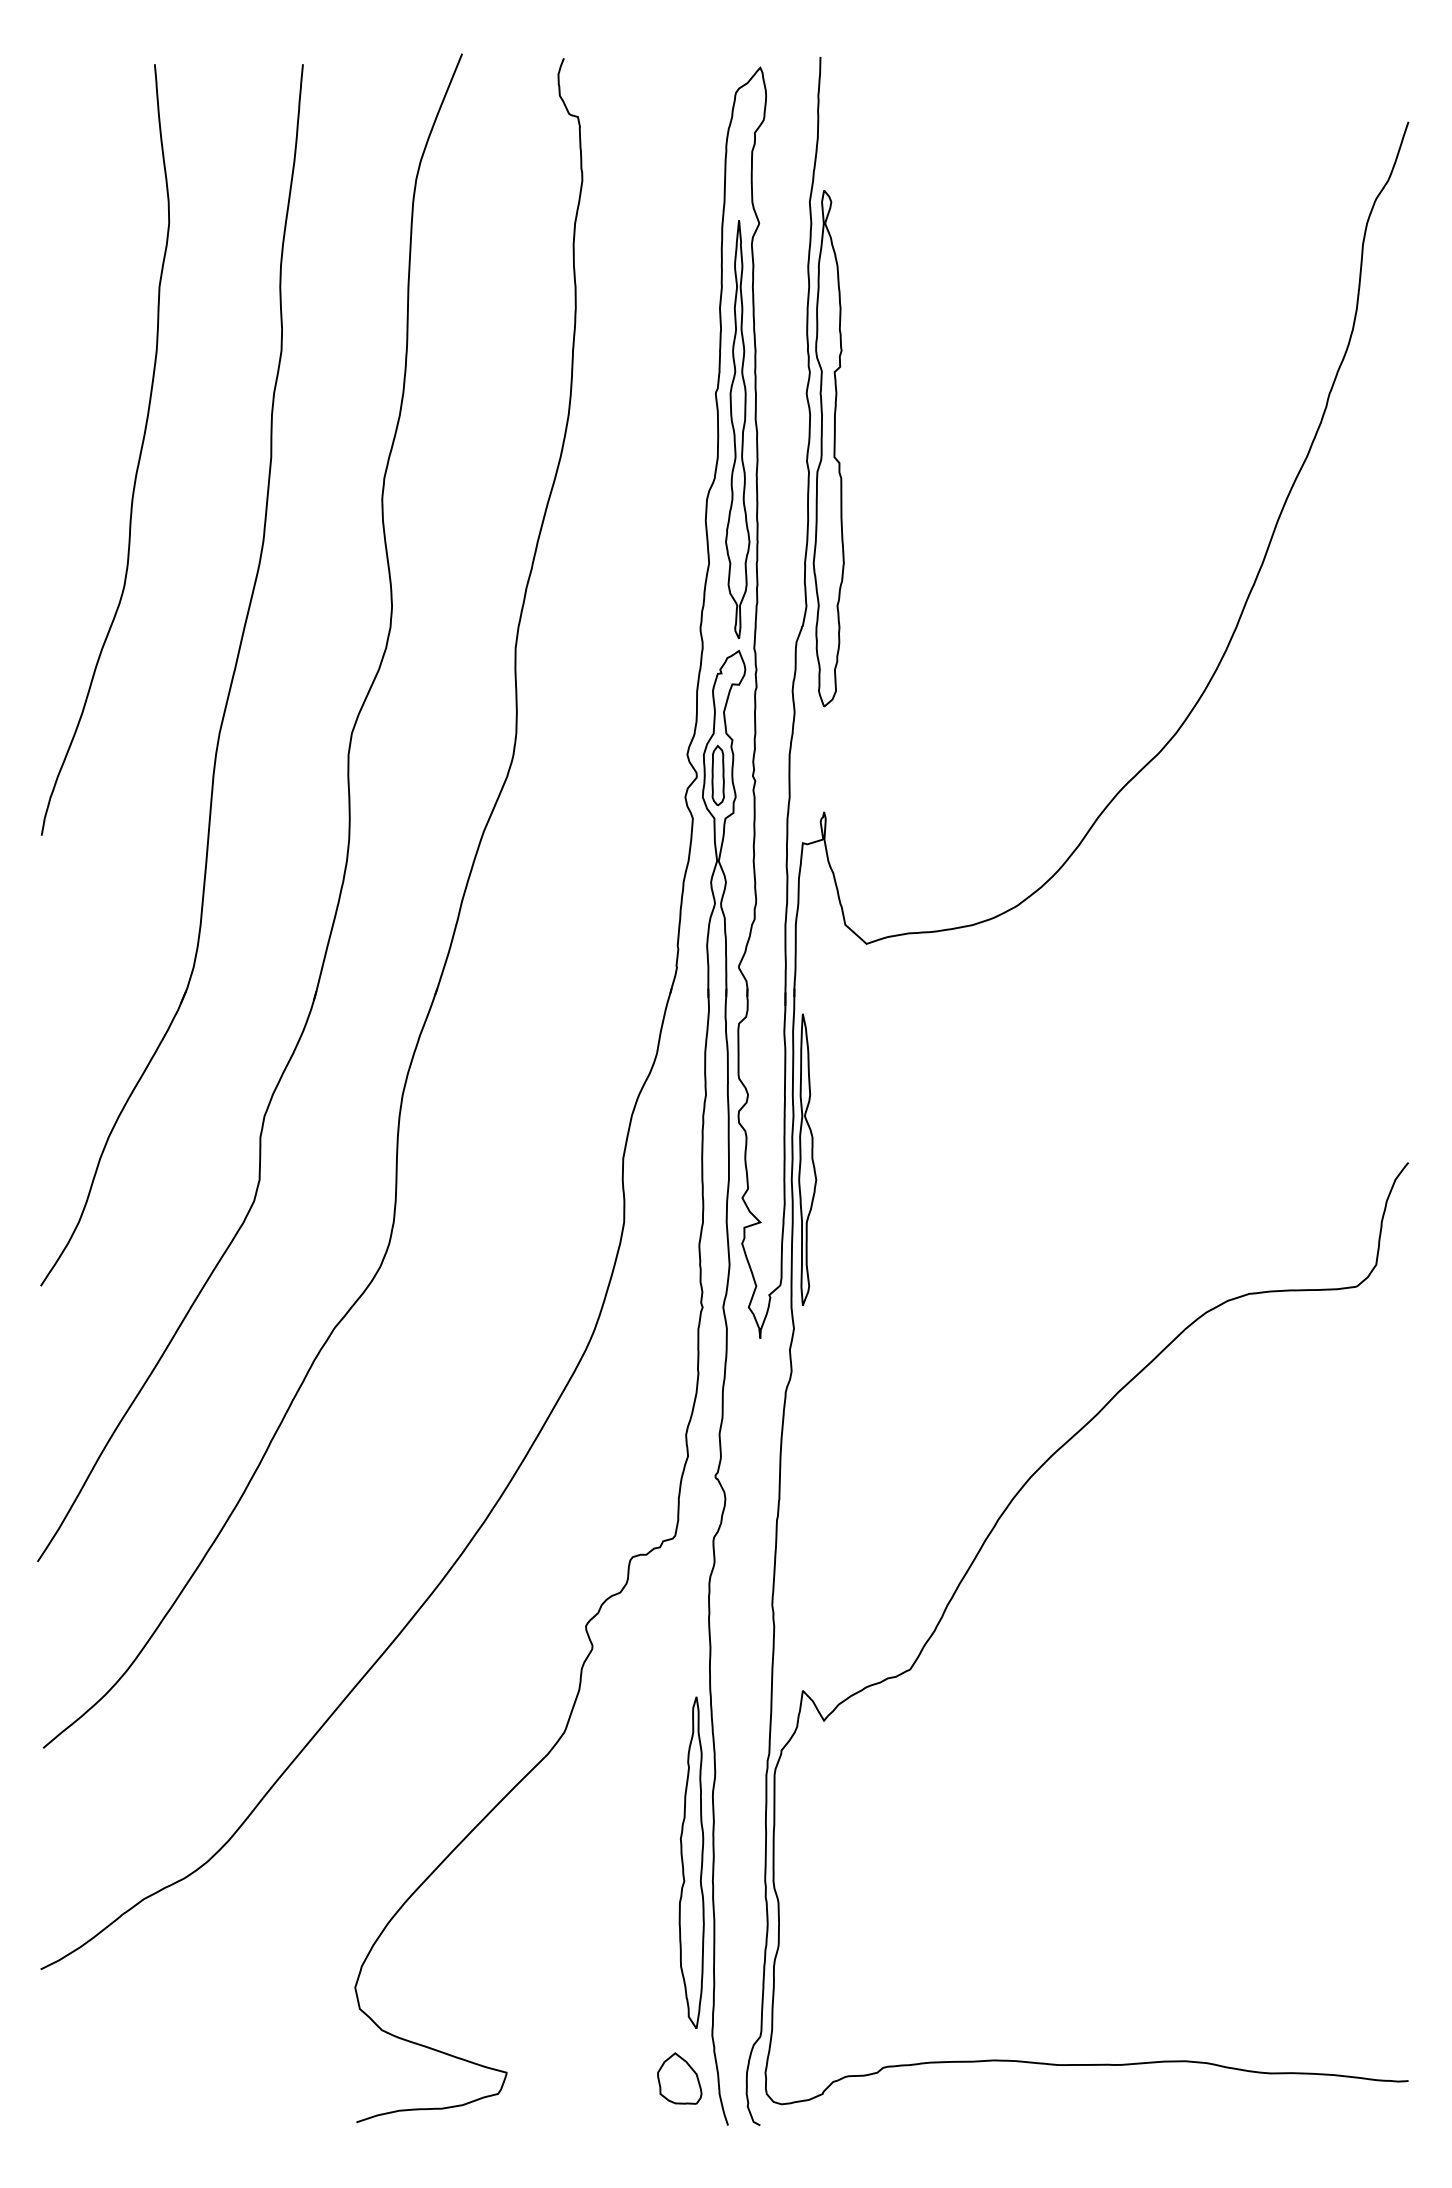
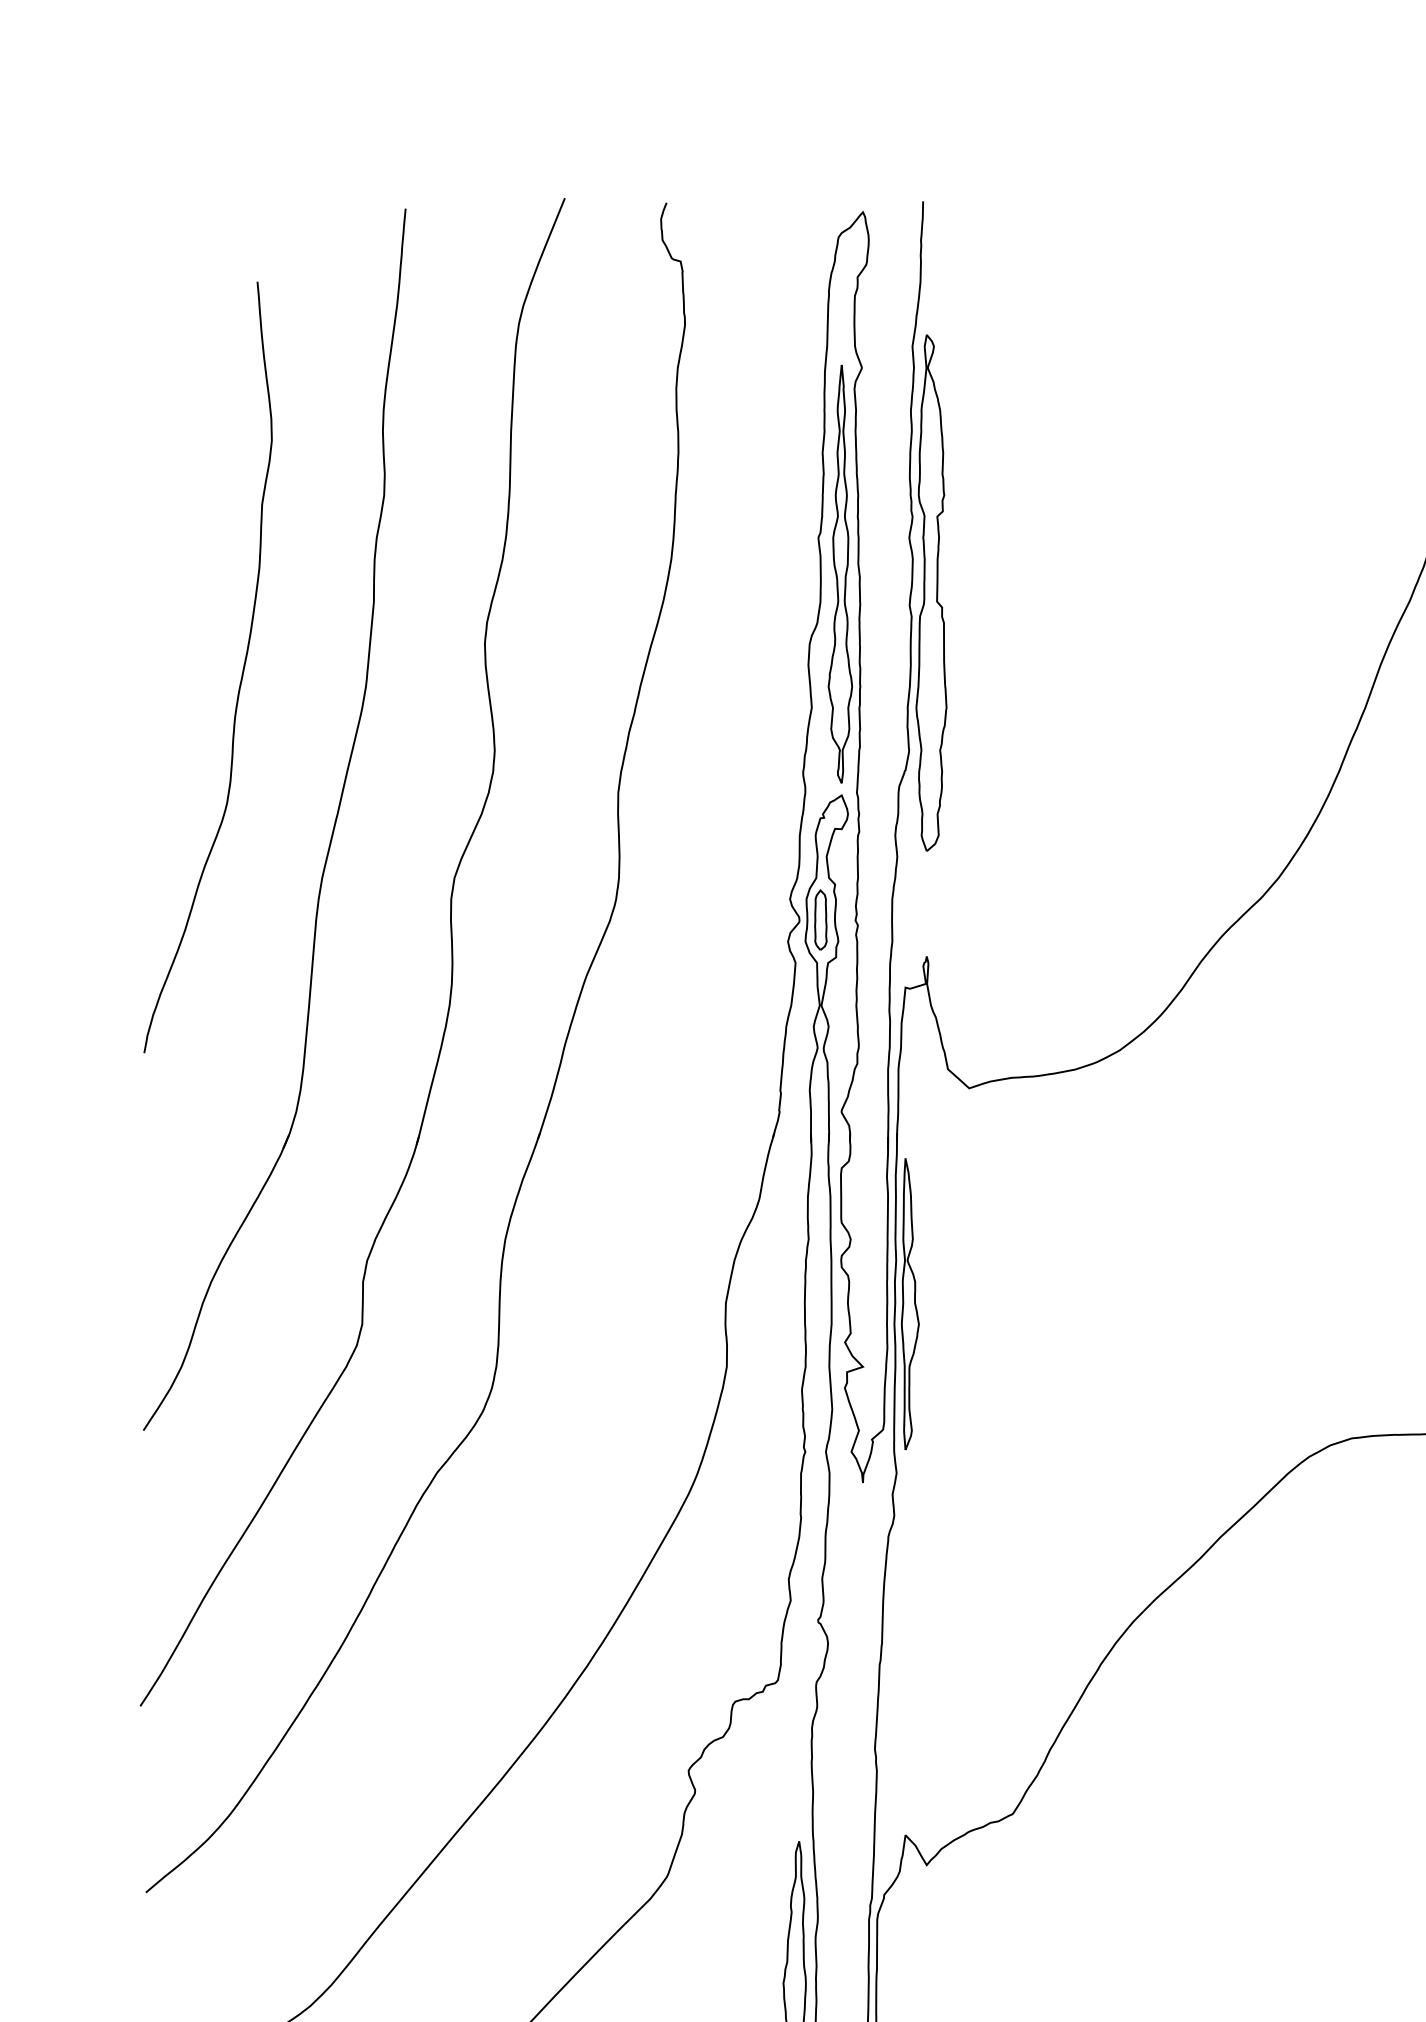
curve: (138, 458) -> (241, 675), moved

